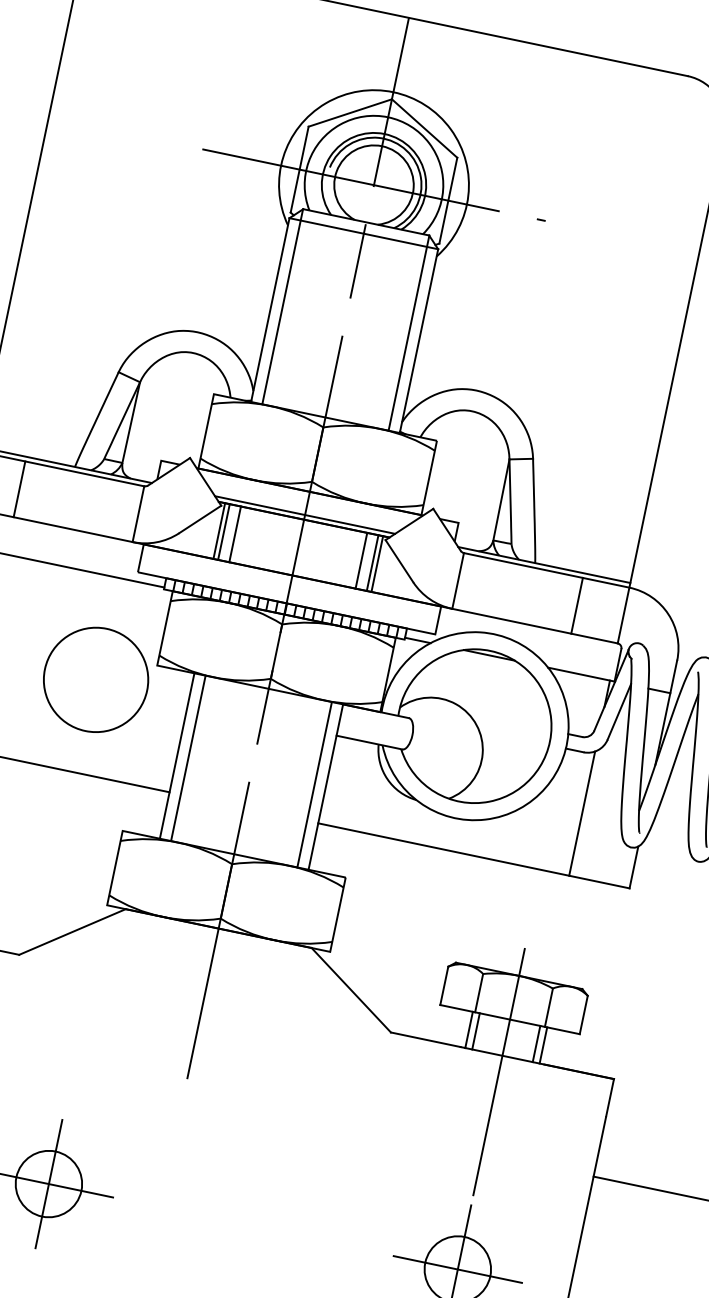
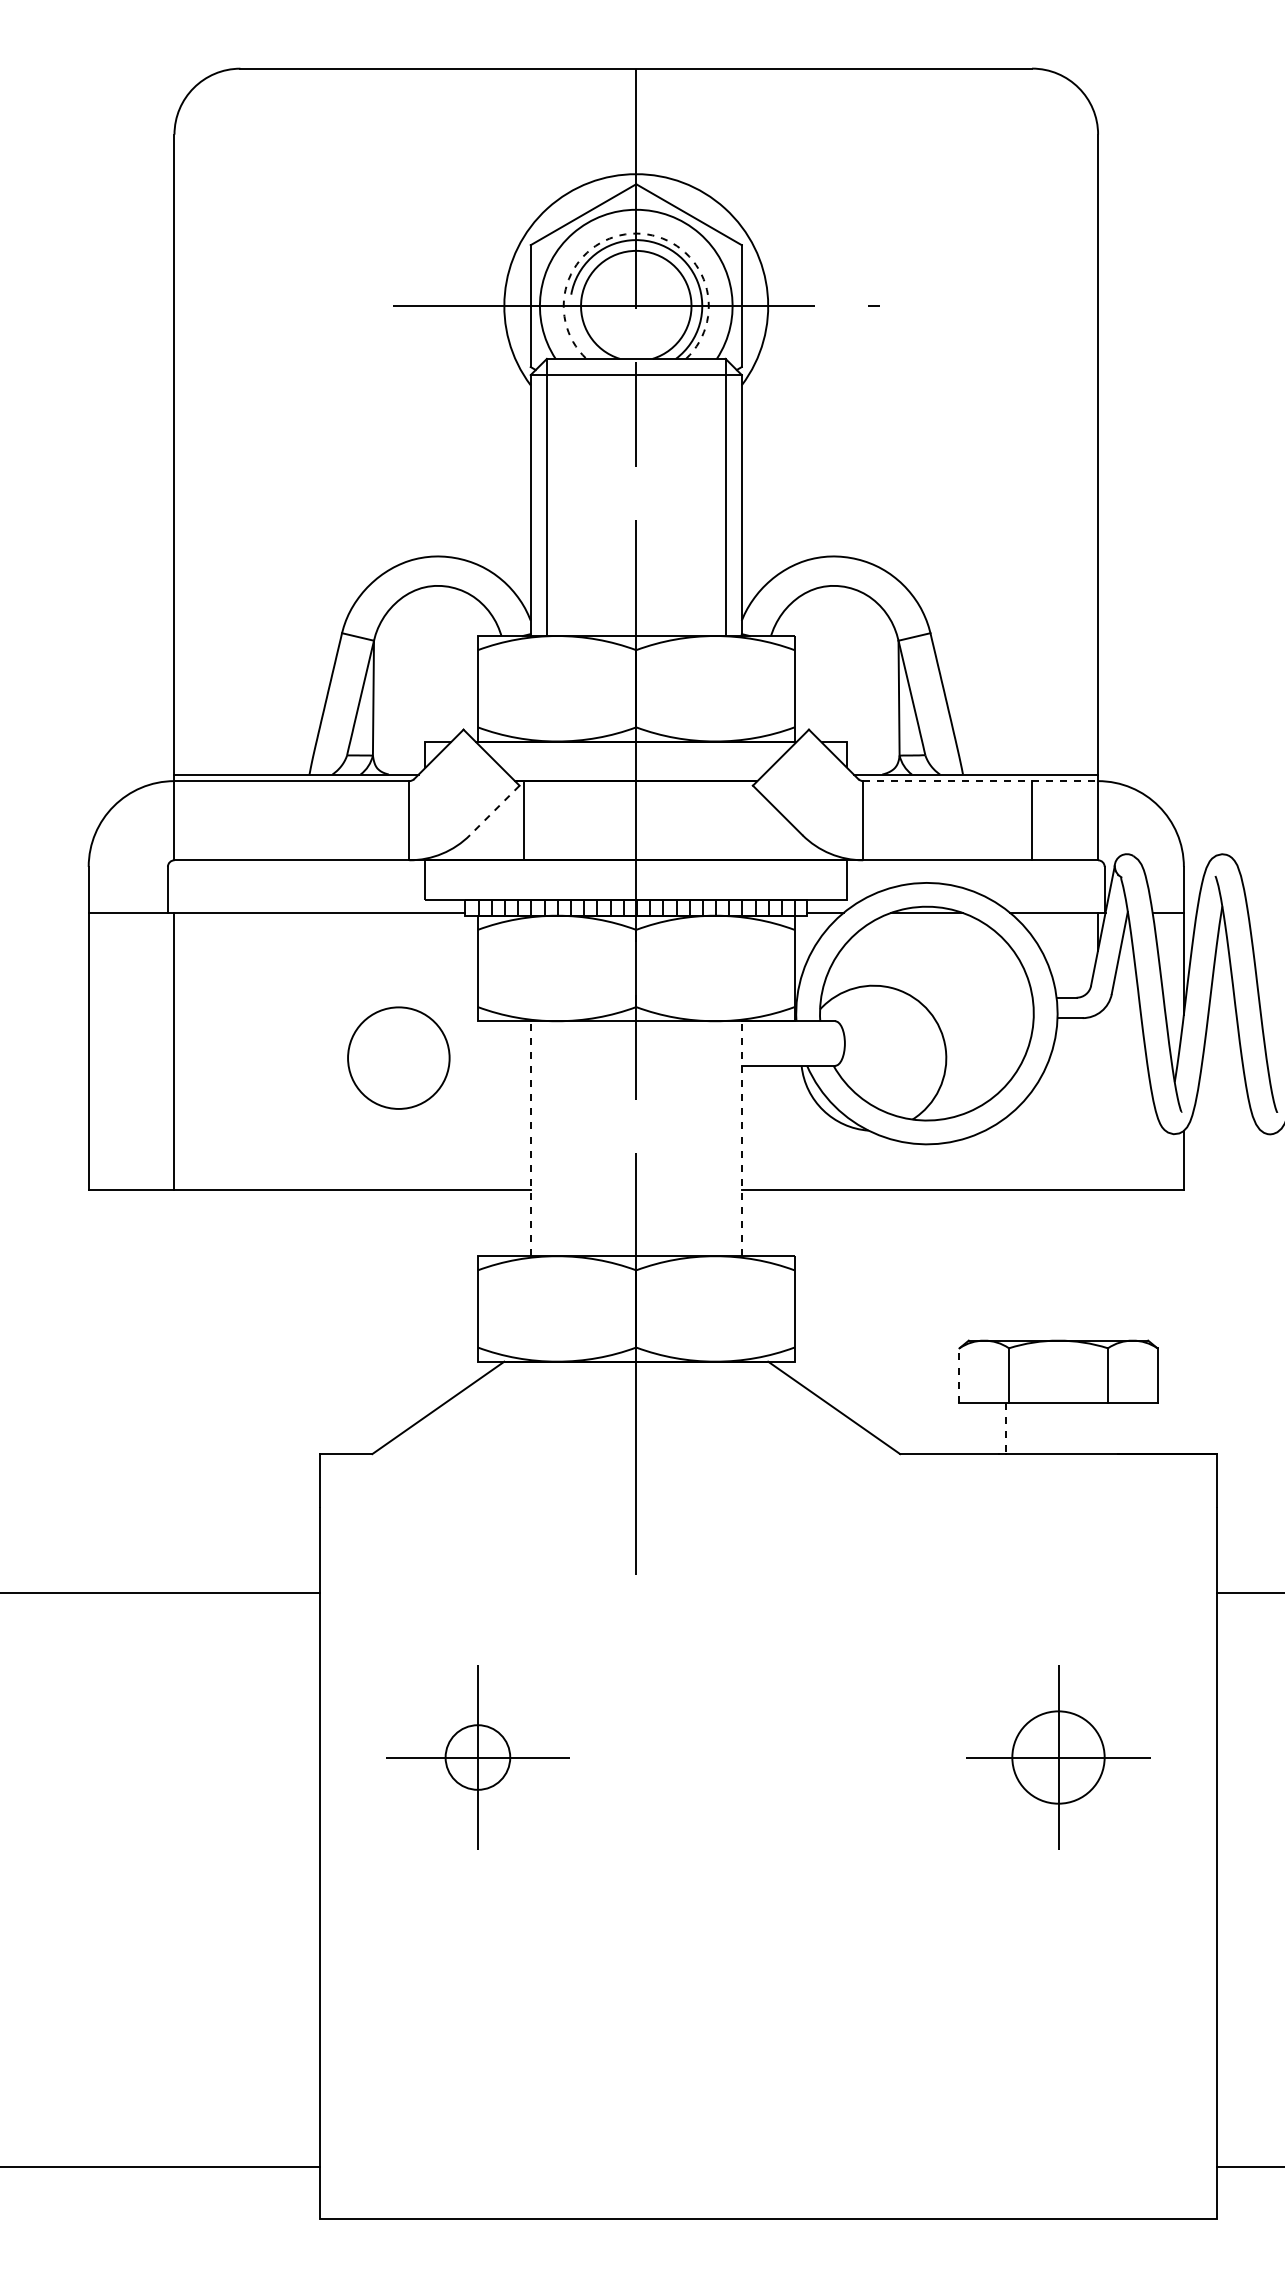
arc: (384, 134) -> (636, 233), solid -> dashed
line: (19, 489) -> (240, 820), removed
line: (305, 515) -> (636, 774), removed
line: (199, 519) -> (494, 810), solid -> dashed
line: (223, 531) -> (530, 820), removed
line: (235, 534) -> (546, 820), removed
line: (361, 560) -> (725, 820), removed
line: (372, 562) -> (741, 820), removed
line: (377, 563) -> (748, 820), removed
line: (547, 570) -> (981, 781), solid -> dashed
circle: (95, 679) -> (398, 1057), size x0.7
line: (177, 755) -> (530, 1138), solid -> dashed
line: (188, 758) -> (546, 1138), removed
line: (314, 784) -> (725, 1138), removed
line: (325, 786) -> (741, 1138), solid -> dashed
line: (582, 813) -> (1098, 1101), removed
line: (444, 985) -> (959, 1375), solid -> dashed
line: (468, 1029) -> (1005, 1428), solid -> dashed
line: (475, 1031) -> (1015, 1428), removed
line: (536, 1044) -> (1101, 1428), removed
line: (543, 1045) -> (1111, 1428), removed
line: (499, 1072) -> (1058, 1477), removed
circle: (48, 1183) -> (477, 1757), size x0.7

